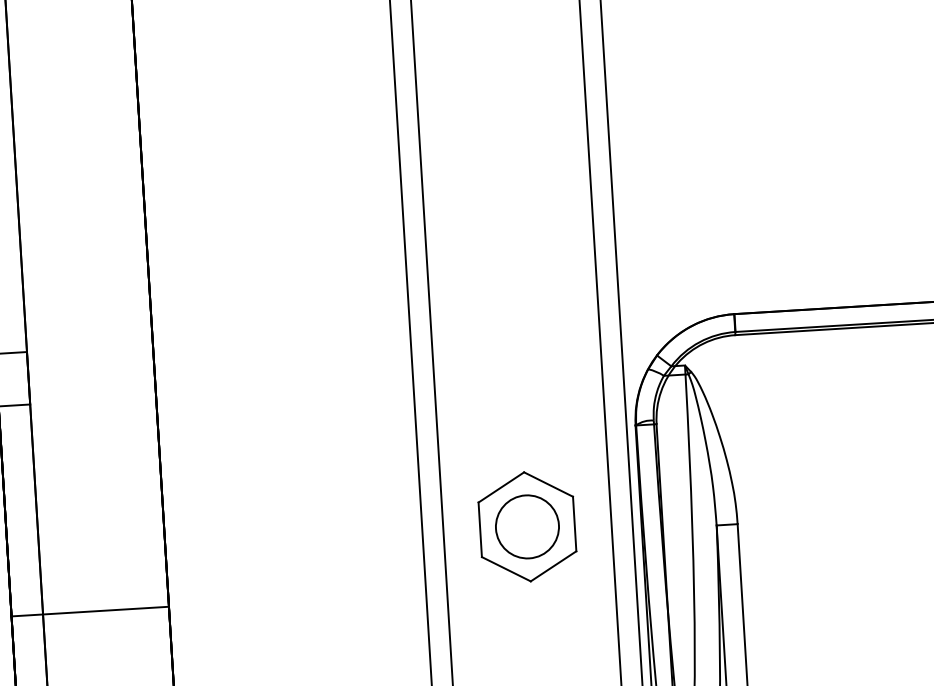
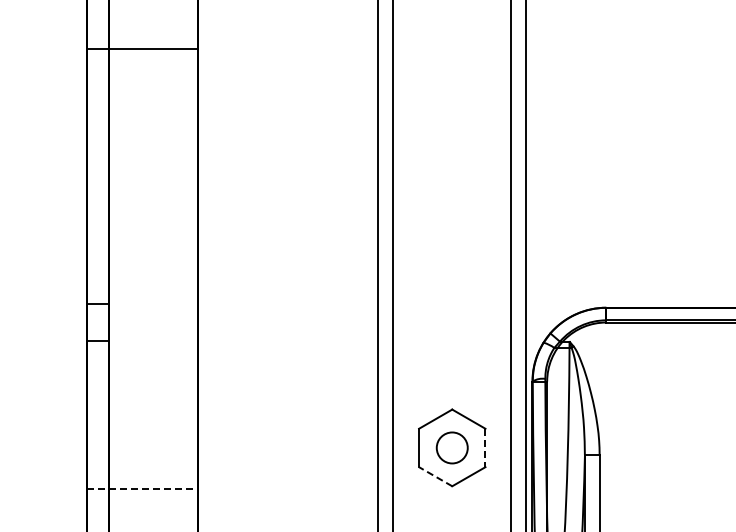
line: (574, 524) -> (485, 448), solid -> dashed
circle: (527, 526) -> (452, 447), size x0.7
line: (506, 568) -> (435, 476), solid -> dashed
line: (90, 611) -> (142, 488), solid -> dashed

